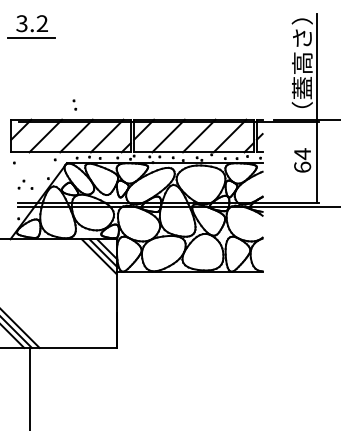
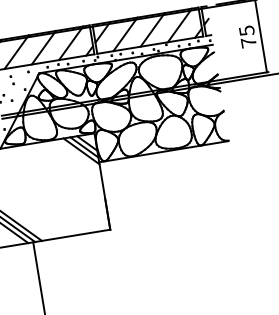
part: (74, 104) -> (11, 79), moved
text: (302, 160) -> (247, 36), 64 -> 75

